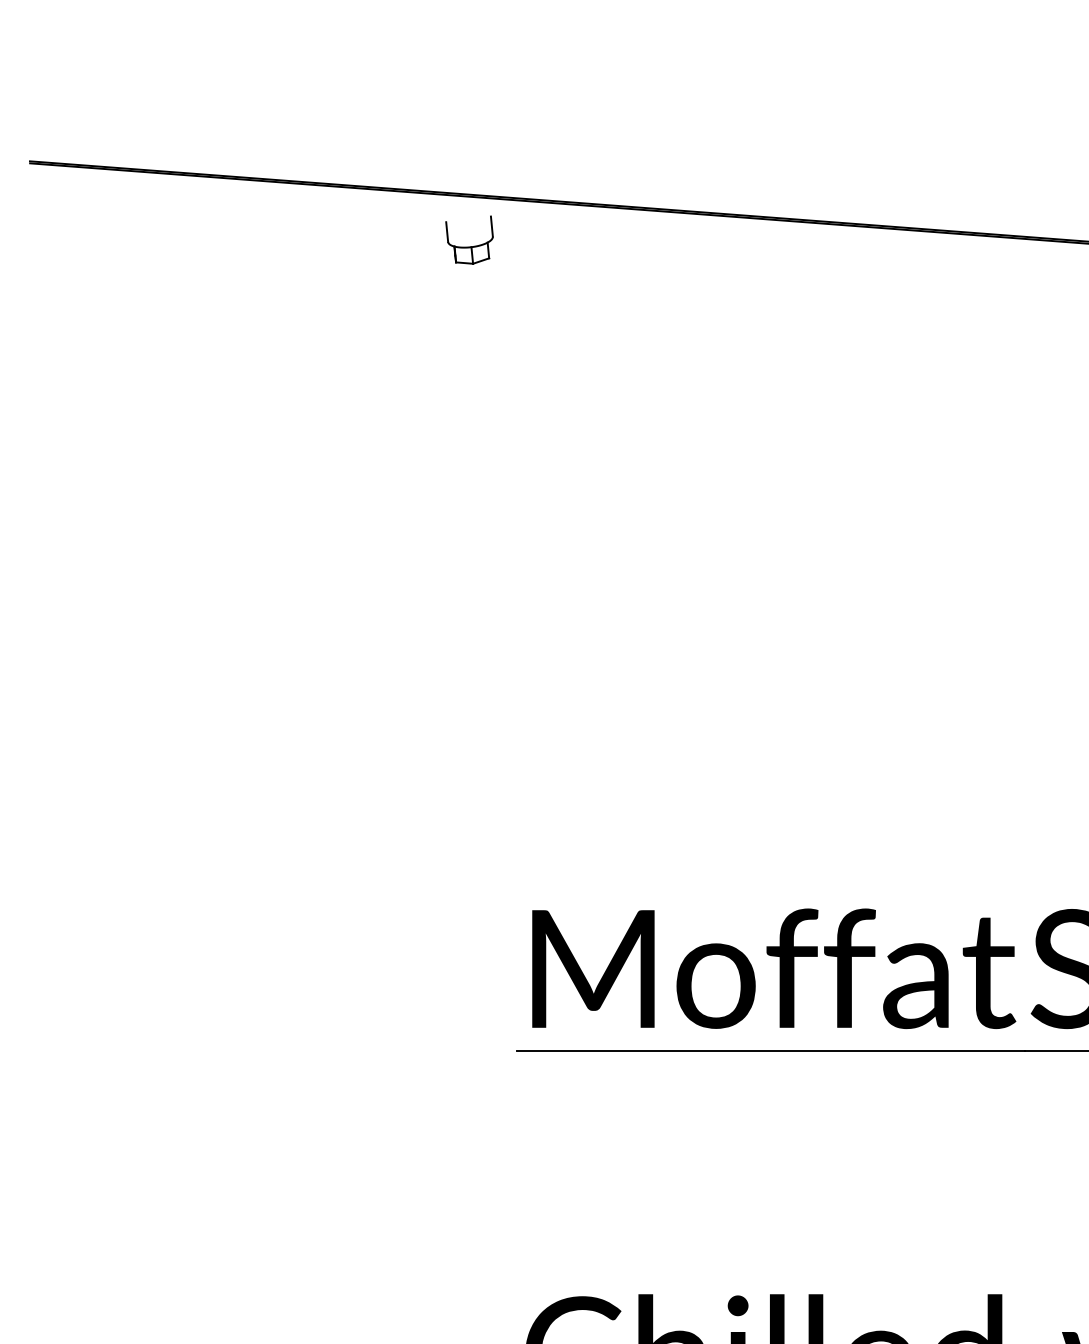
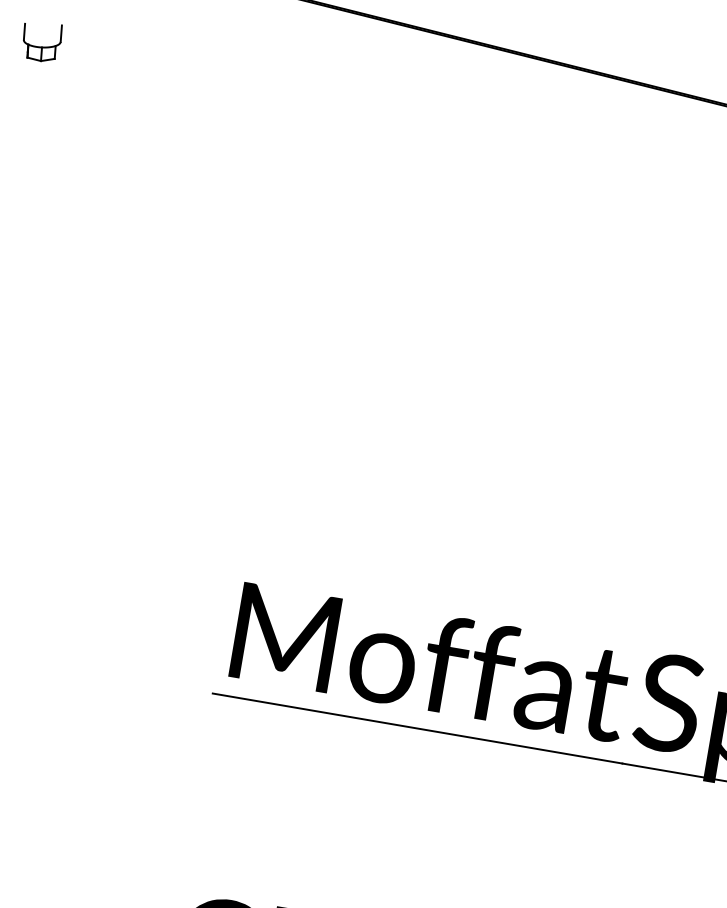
part: (469, 246) -> (40, 46), moved

